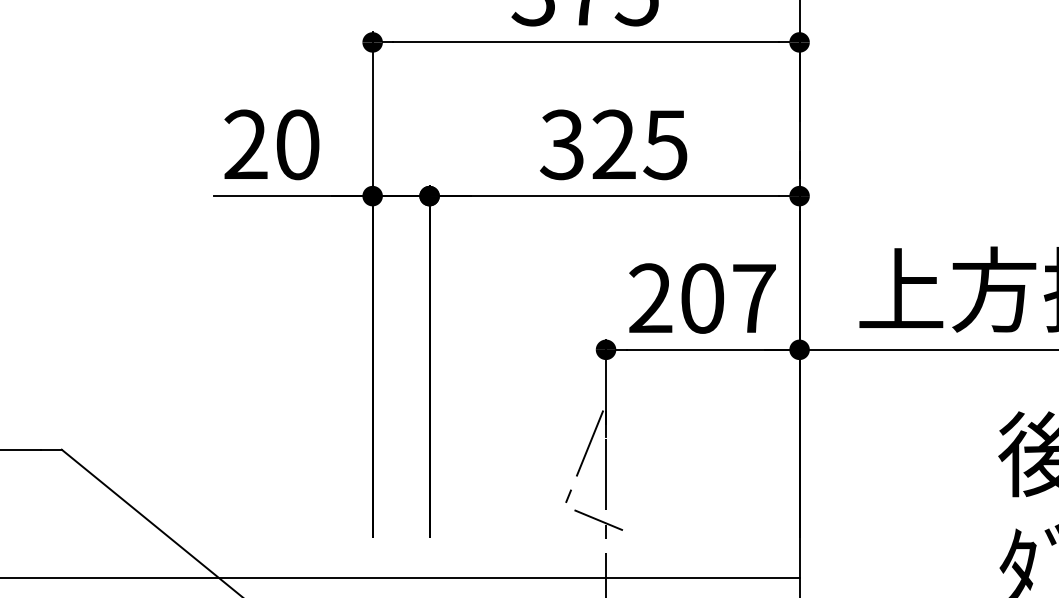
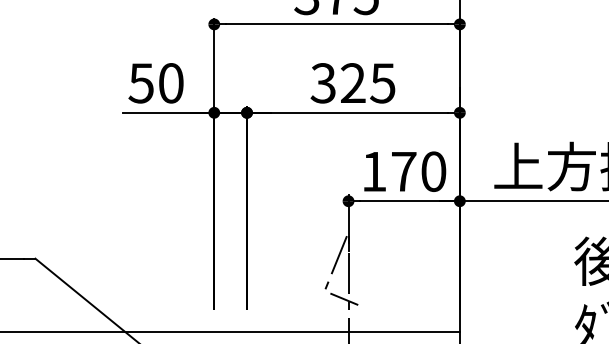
text: (244, 145) -> (140, 83), 20 -> 50
text: (703, 298) -> (404, 171), 207 -> 170

